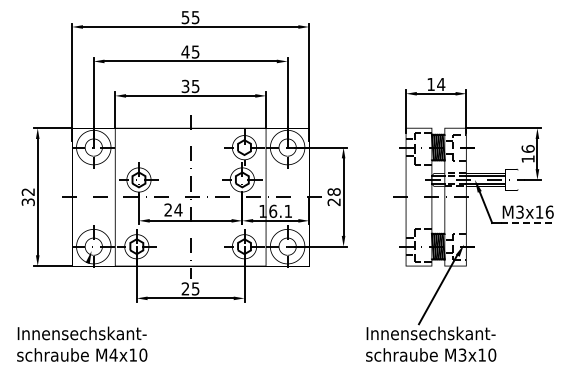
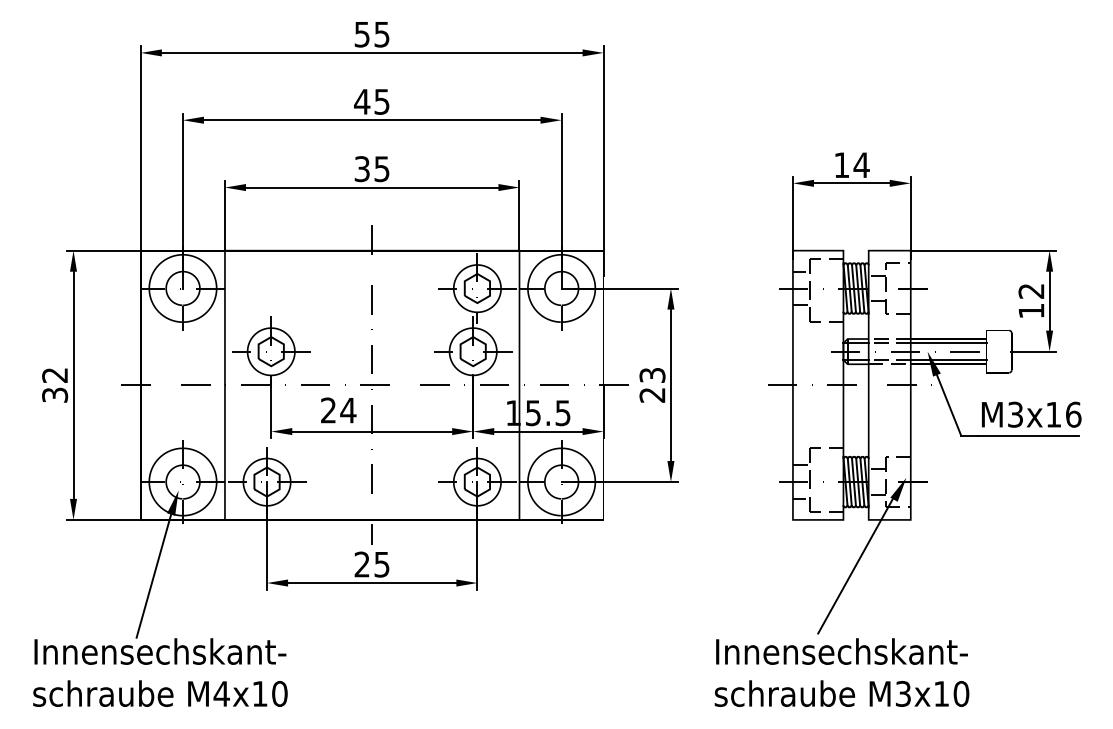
text: (527, 148) -> (1030, 290), 16 -> 12
text: (333, 191) -> (651, 374), 28 -> 23
text: (280, 211) -> (547, 413), 16.1 -> 15.5
line: (526, 222) -> (1028, 434), dashed -> solid
line: (78, 294) -> (153, 575), added

